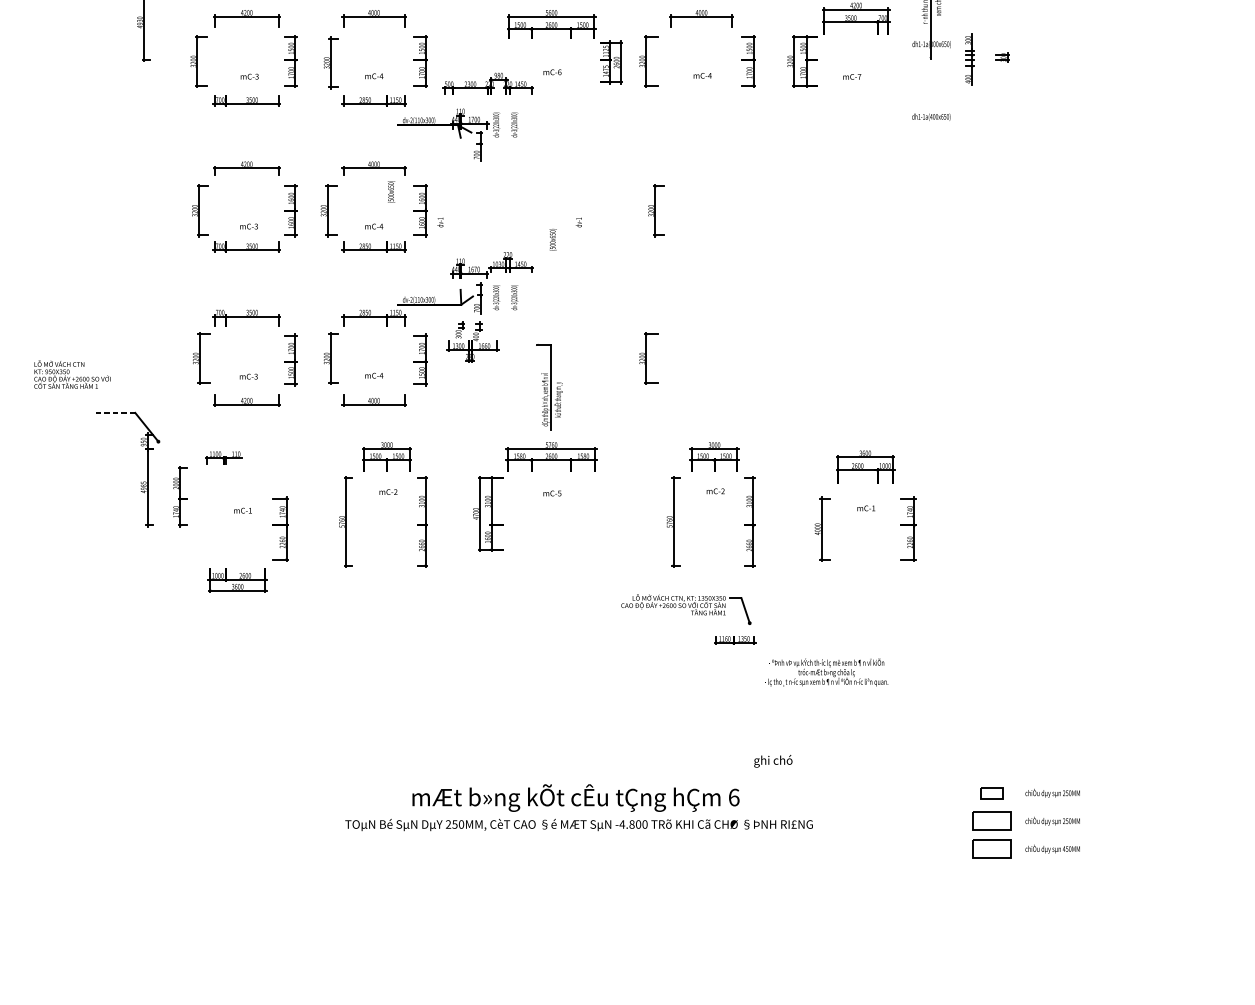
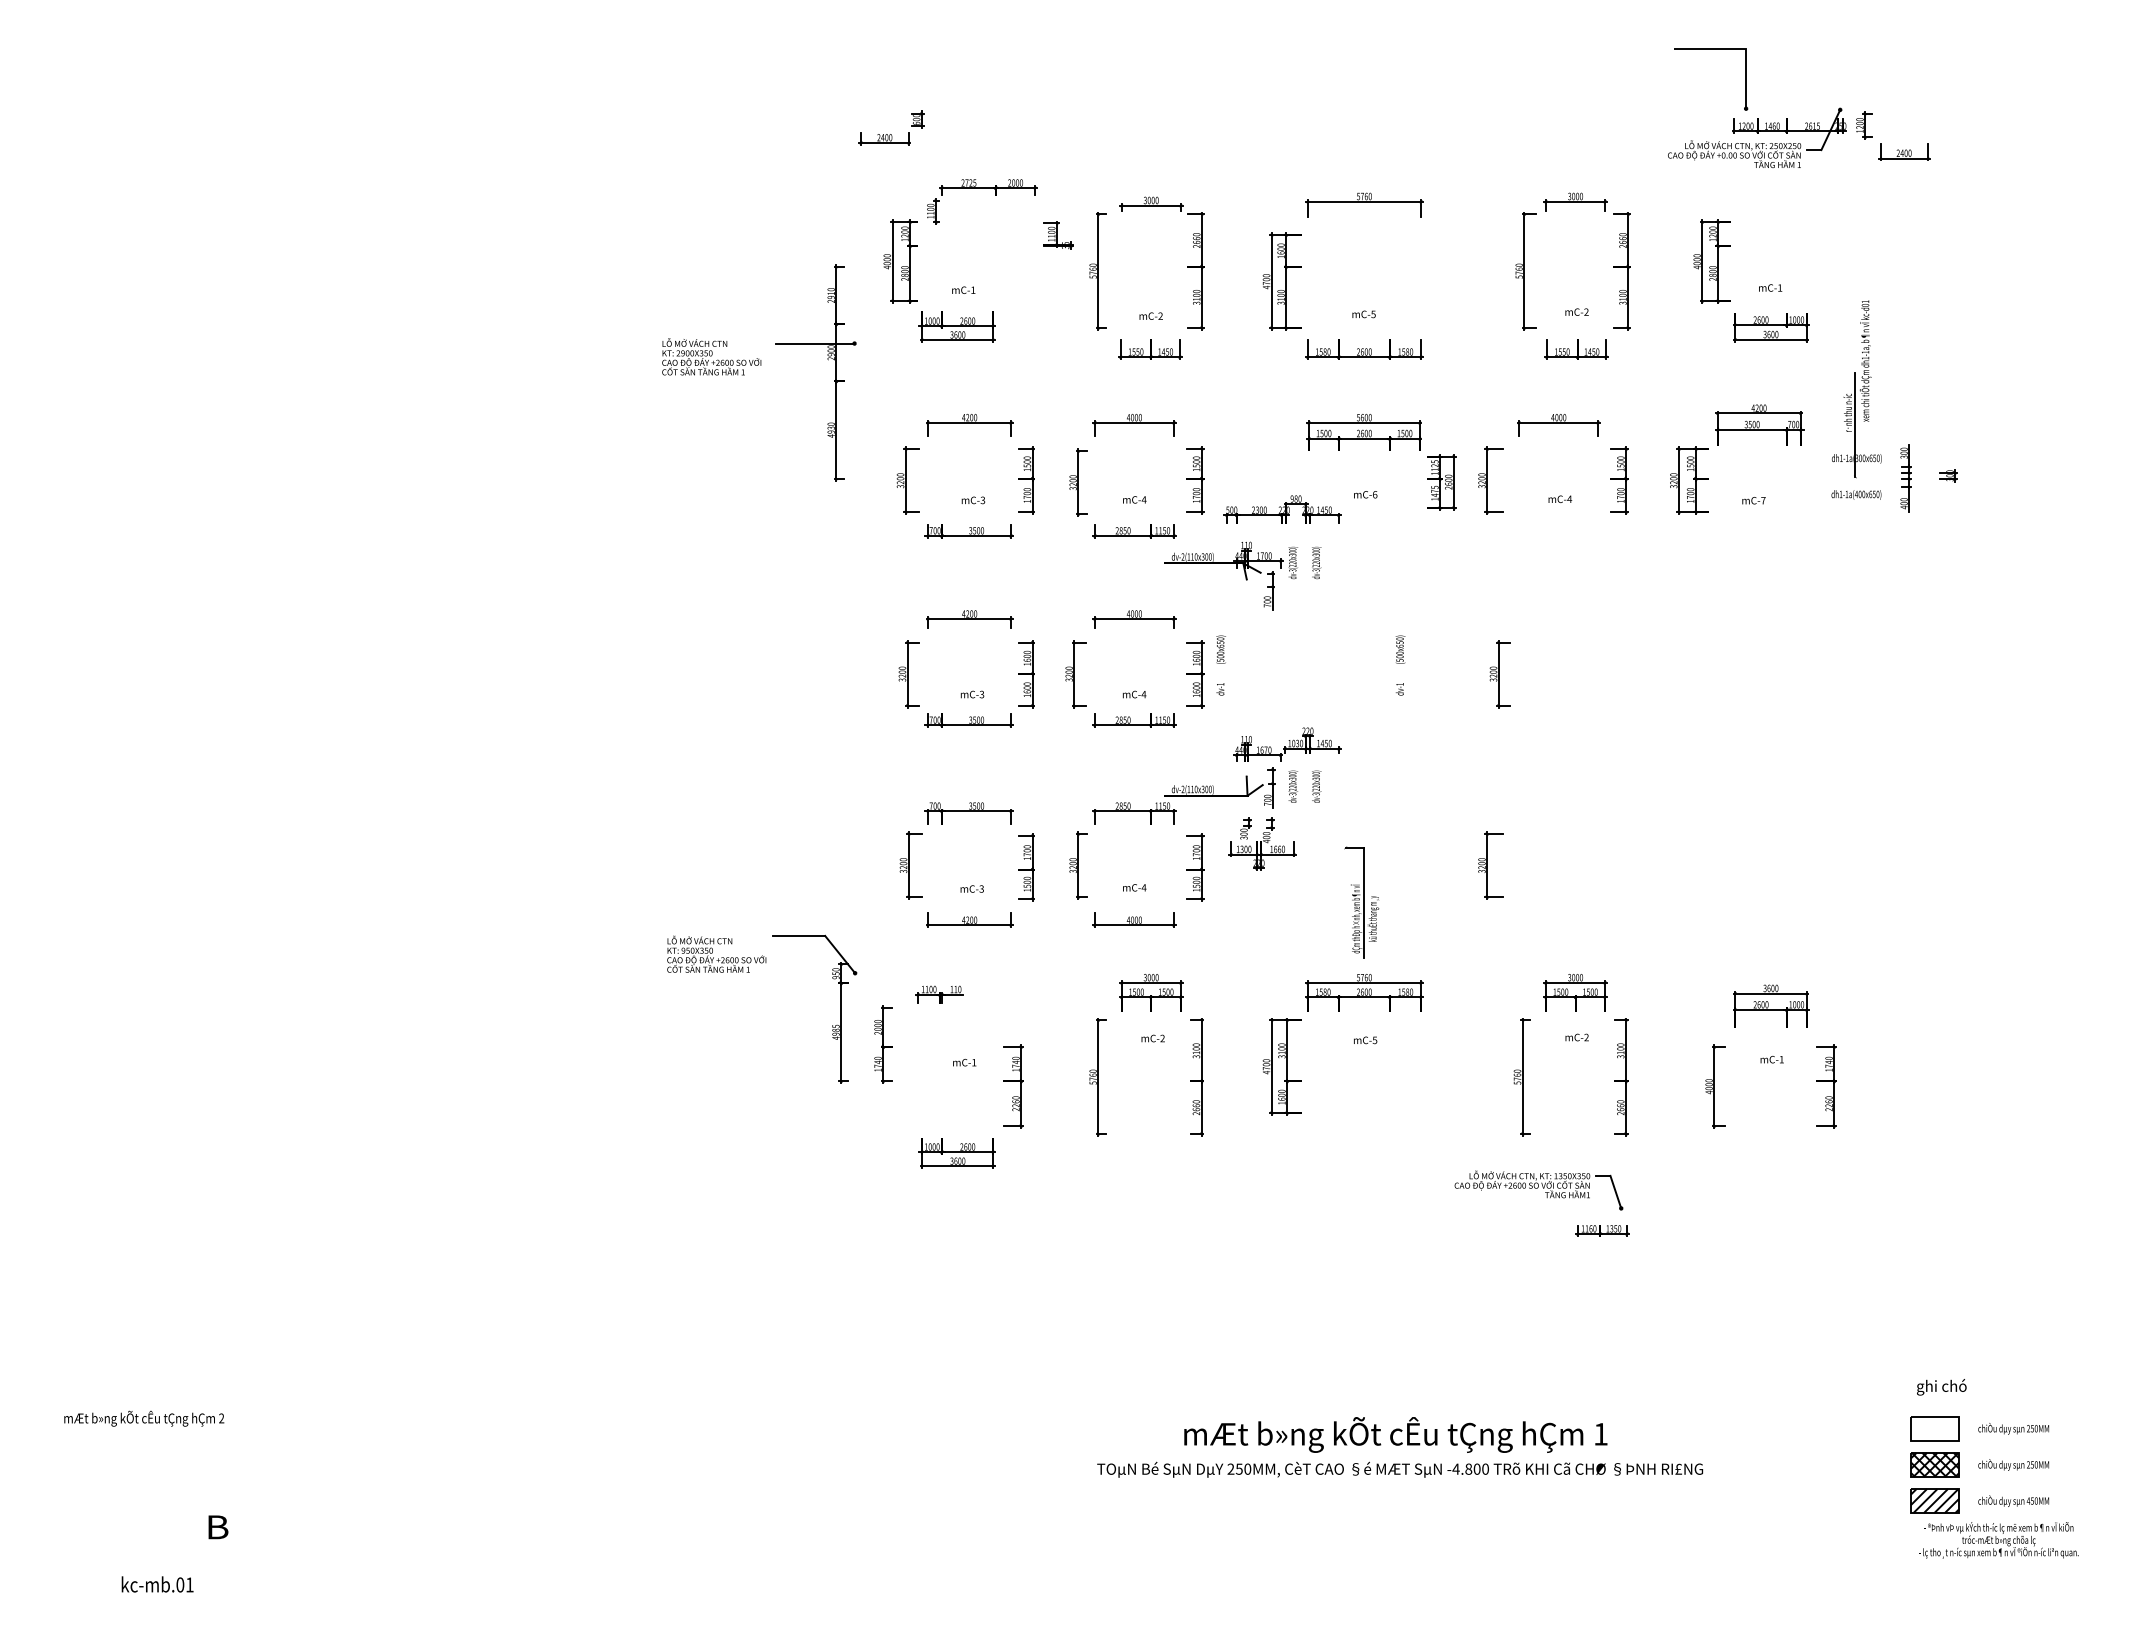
text: (931, 116) -> (1856, 494), moved
text: (391, 191) -> (1220, 649), moved
text: (553, 239) -> (1400, 649), moved
text: (72, 373) -> (716, 953), moved
line: (114, 412) -> (798, 935), dashed -> solid
text: (826, 672) -> (1998, 1540), moved
text: (773, 761) -> (1941, 1387), moved
part: (991, 793) -> (1934, 1428), size x1.67
text: (734, 796) -> (1601, 1433), 6 -> 1
hatch: (992, 820) -> (1935, 1464), added
hatch: (992, 848) -> (1935, 1500), added

